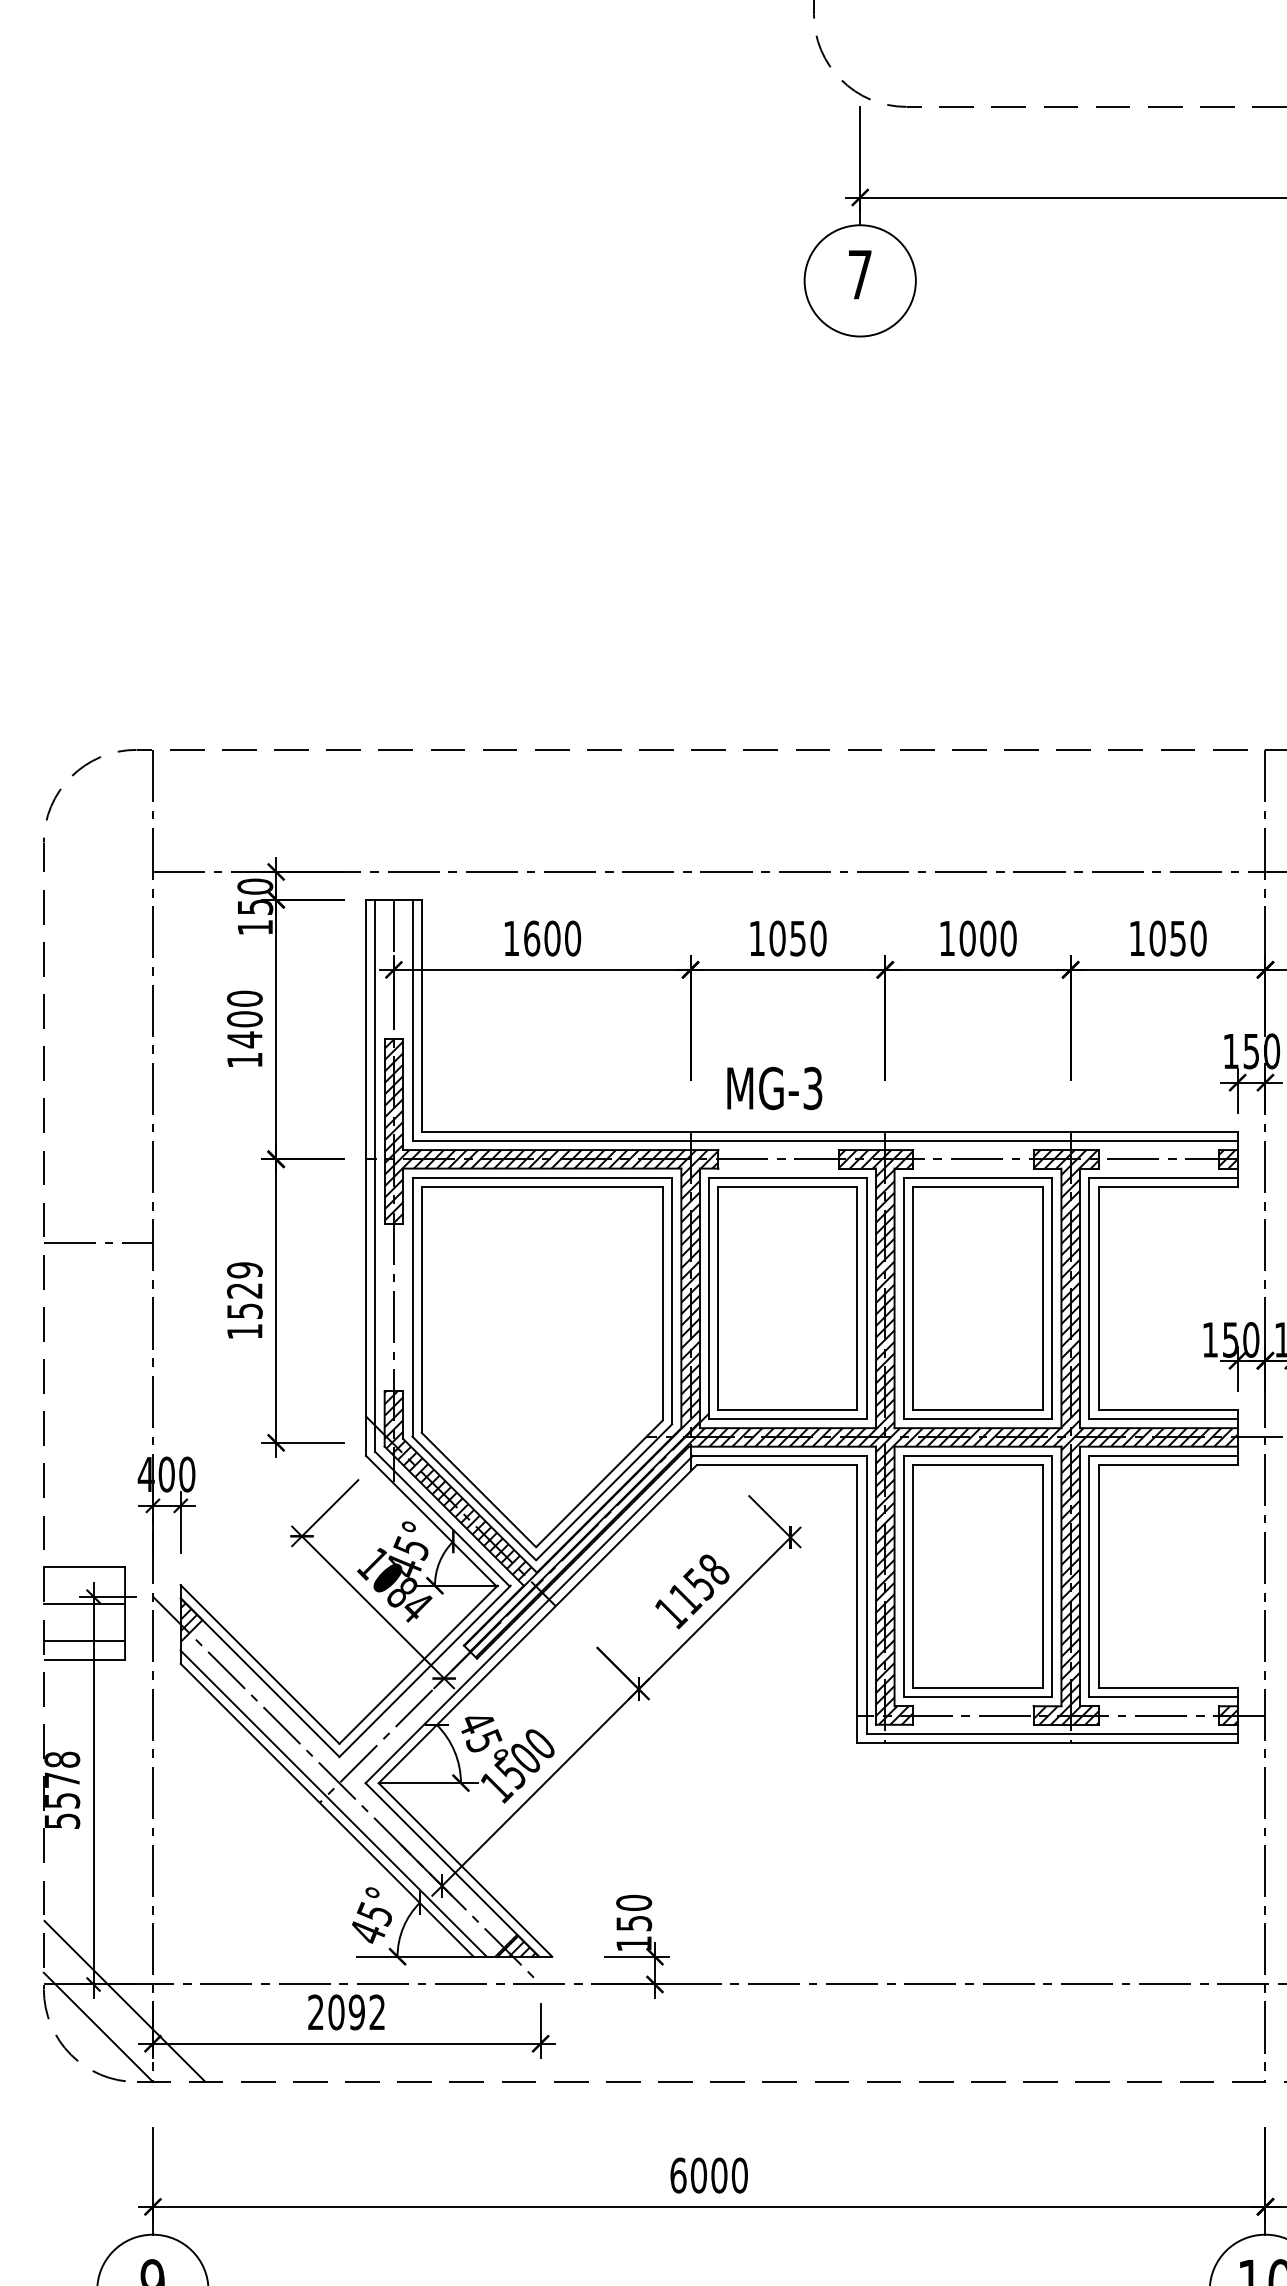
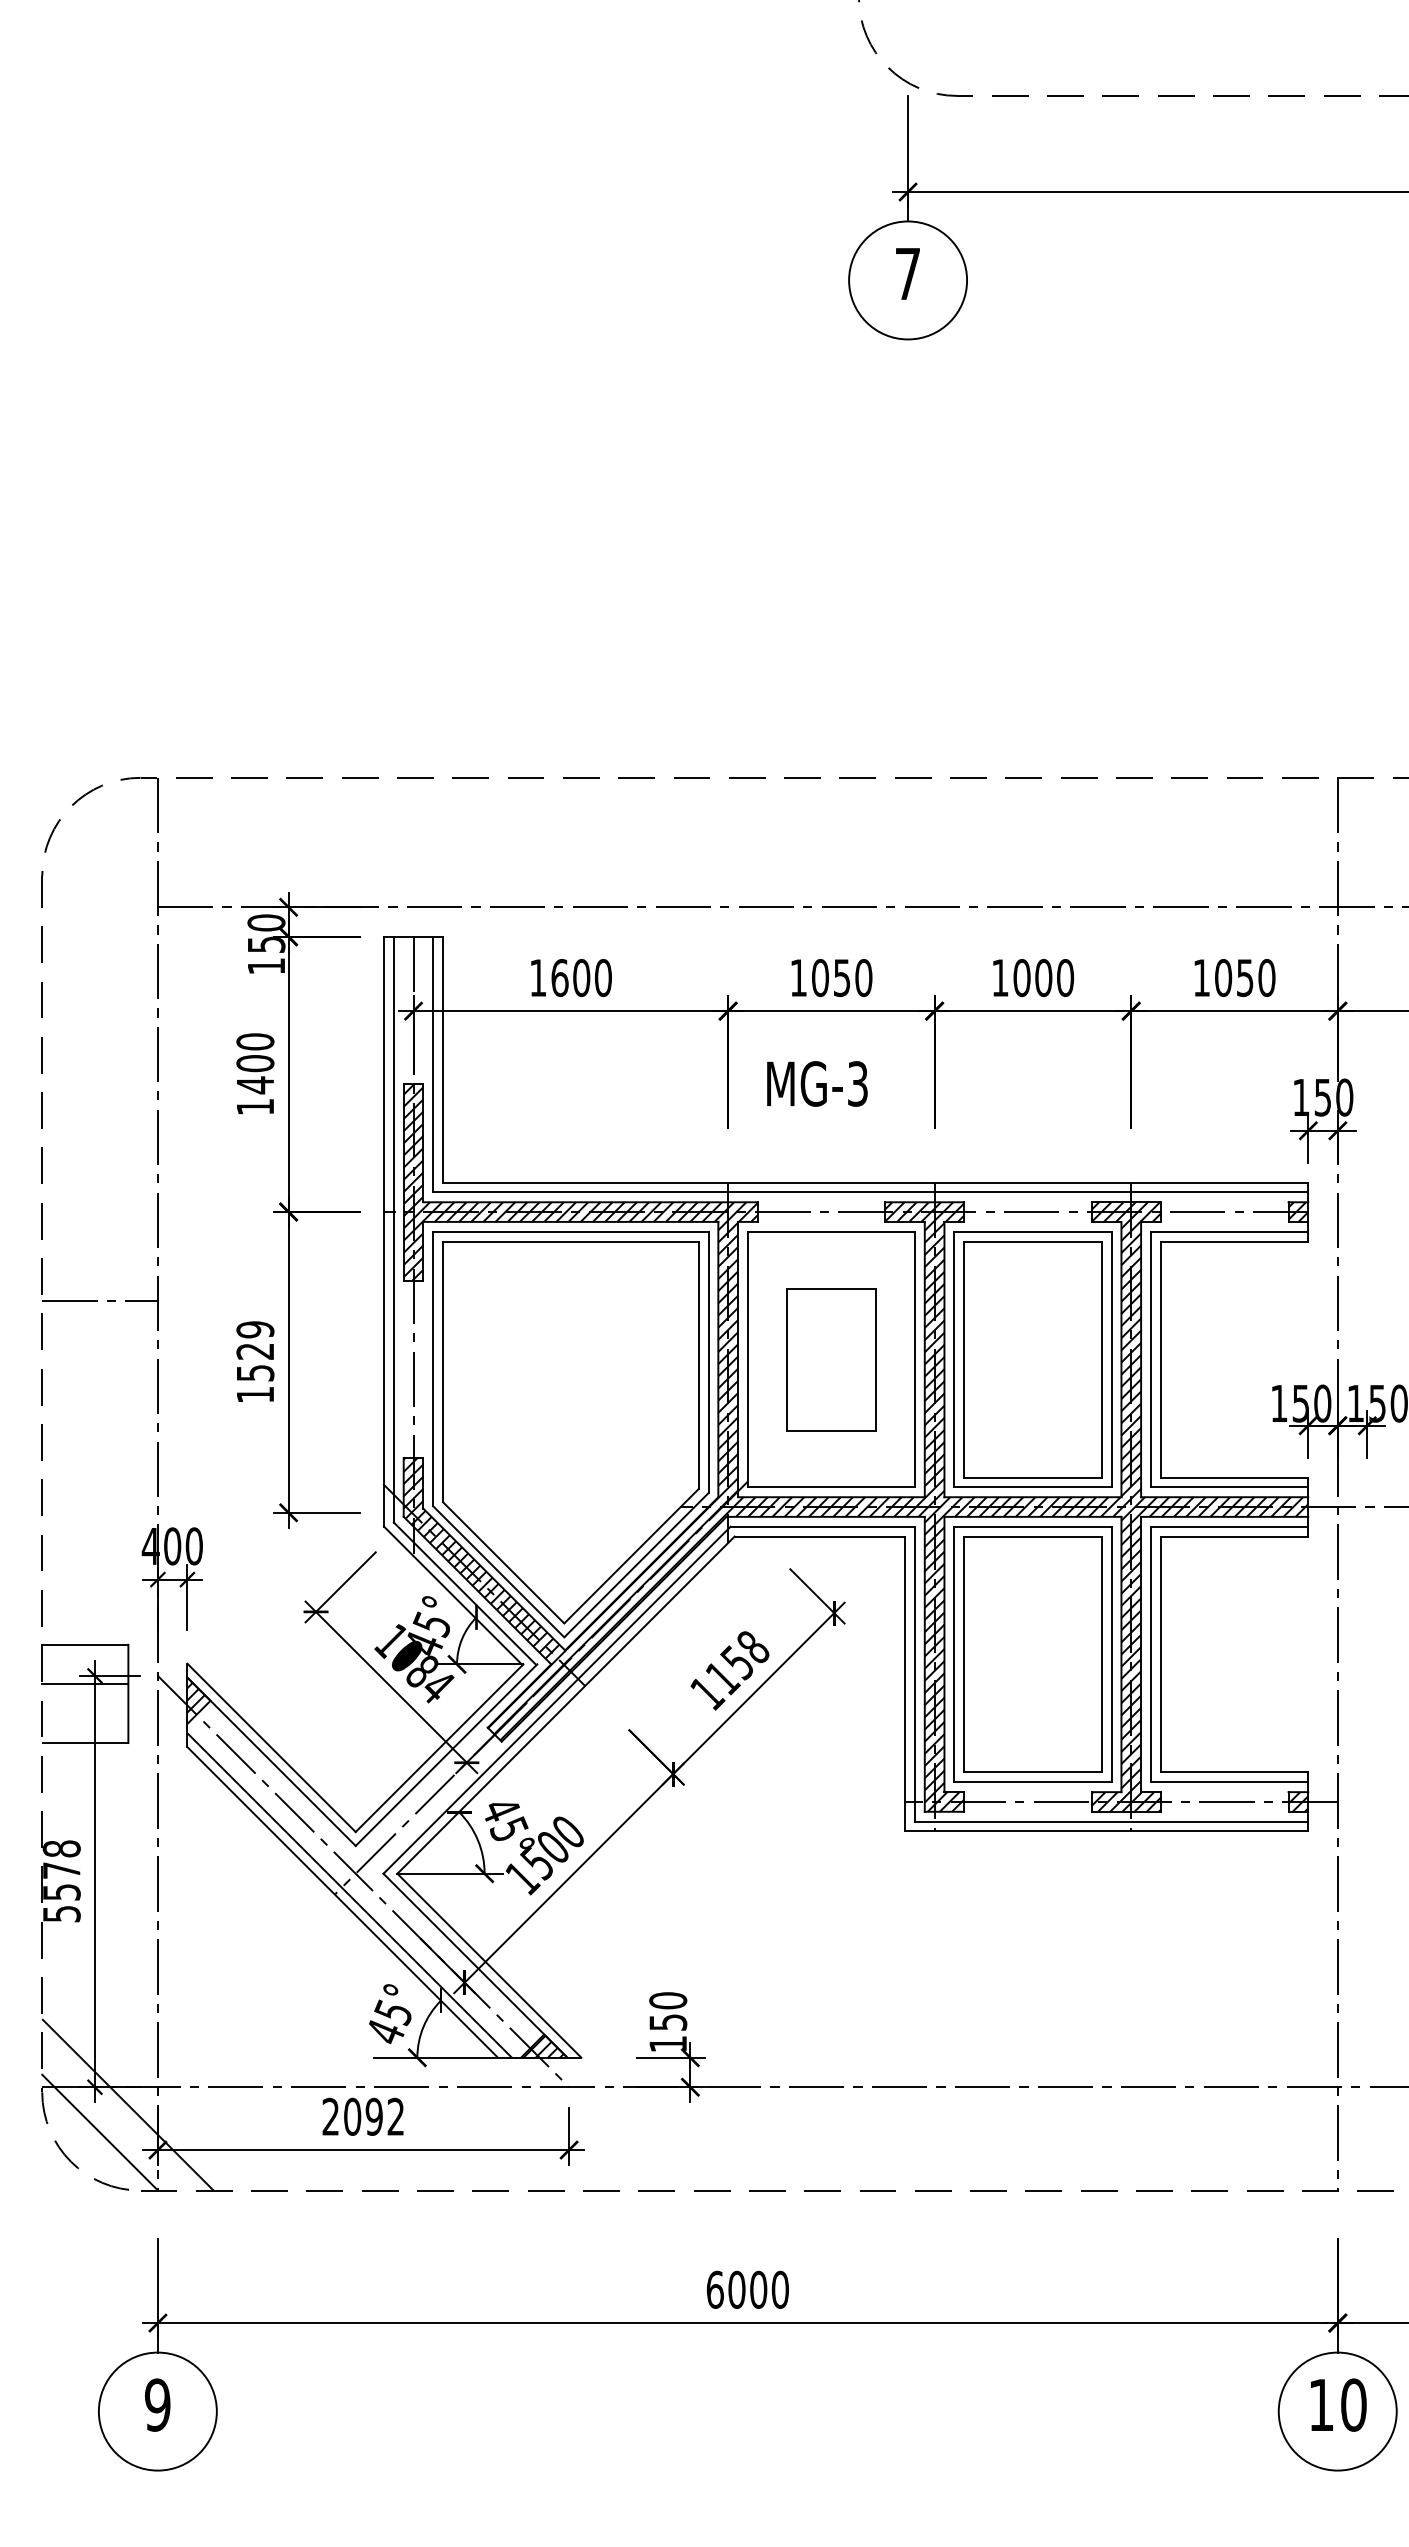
text: (774, 1088) -> (817, 1083), moved
part: (788, 1298) -> (831, 1359), size x0.6
line: (84, 1641) -> (85, 1723), removed

